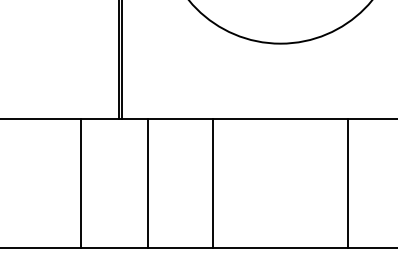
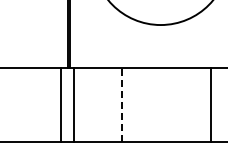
line: (81, 182) -> (60, 104), moved
line: (147, 182) -> (73, 104), moved
line: (212, 182) -> (121, 104), solid -> dashed
line: (348, 182) -> (210, 104), moved

